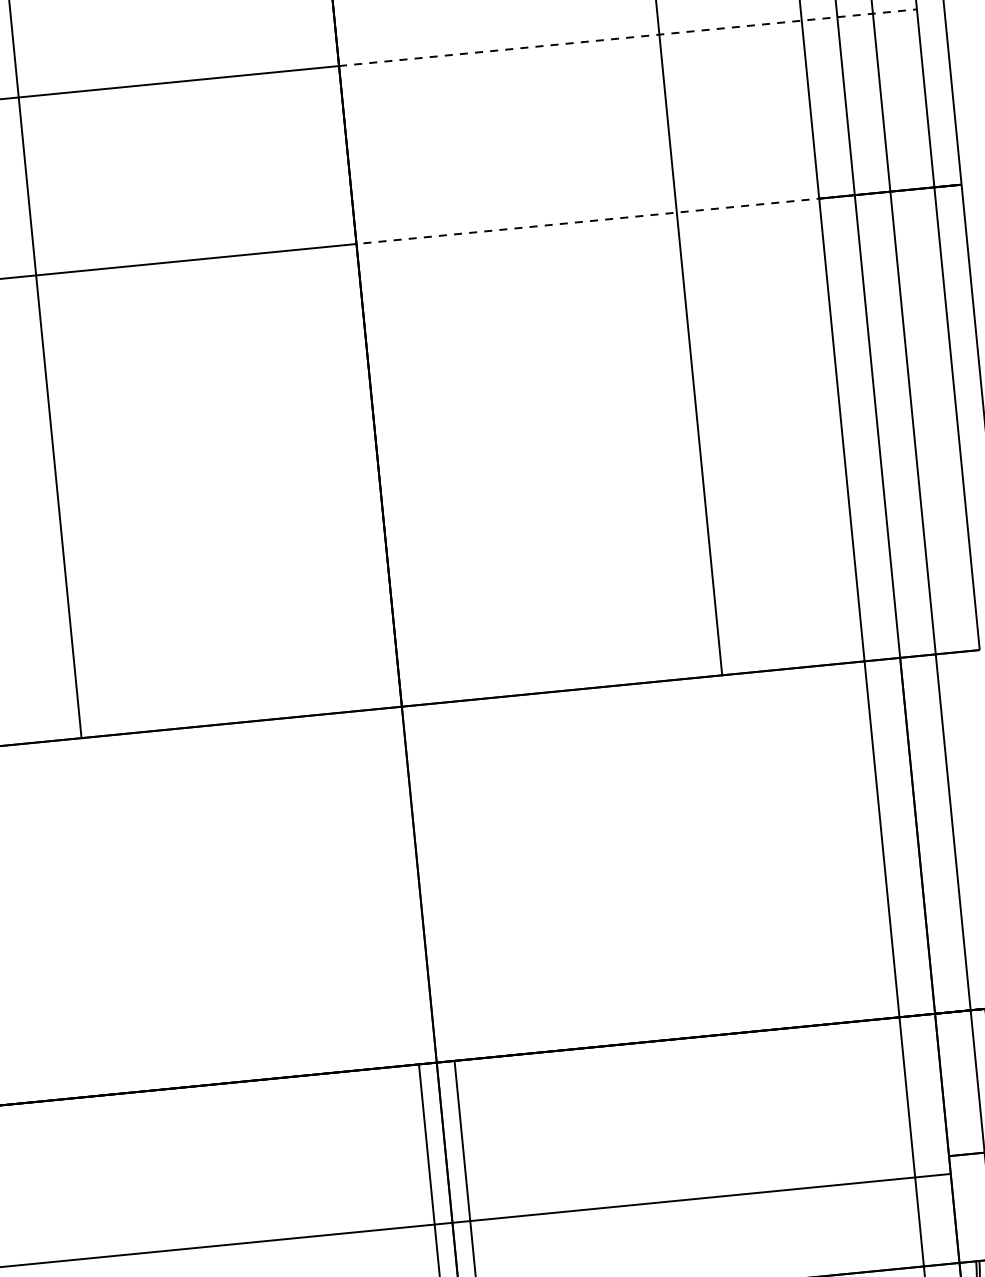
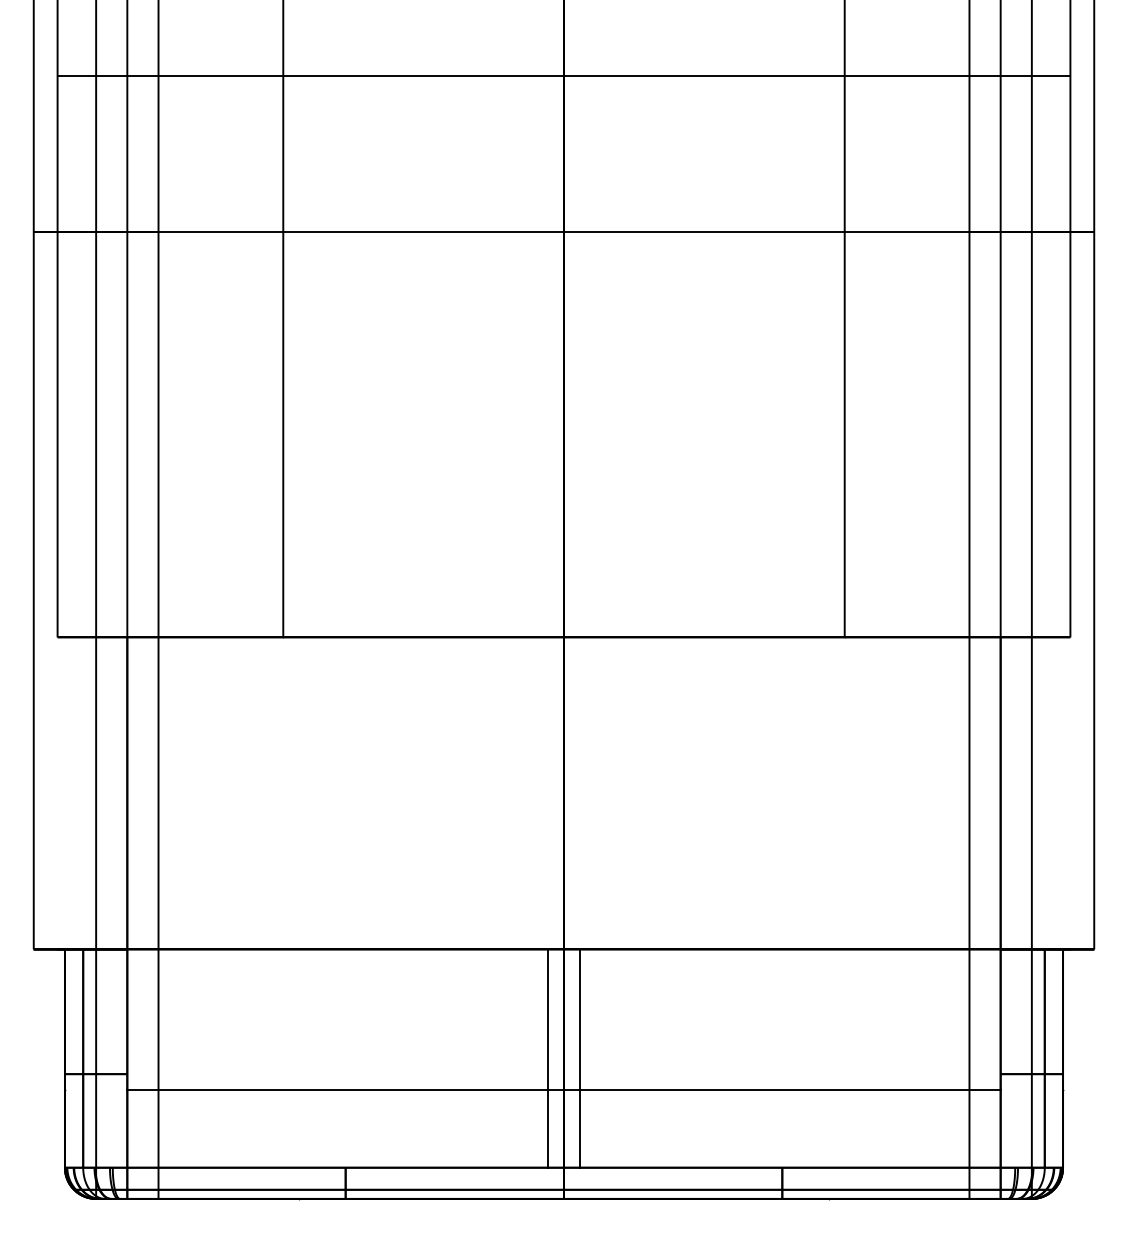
line: (628, 38) -> (817, 76), dashed -> solid
line: (604, 220) -> (781, 232), dashed -> solid

